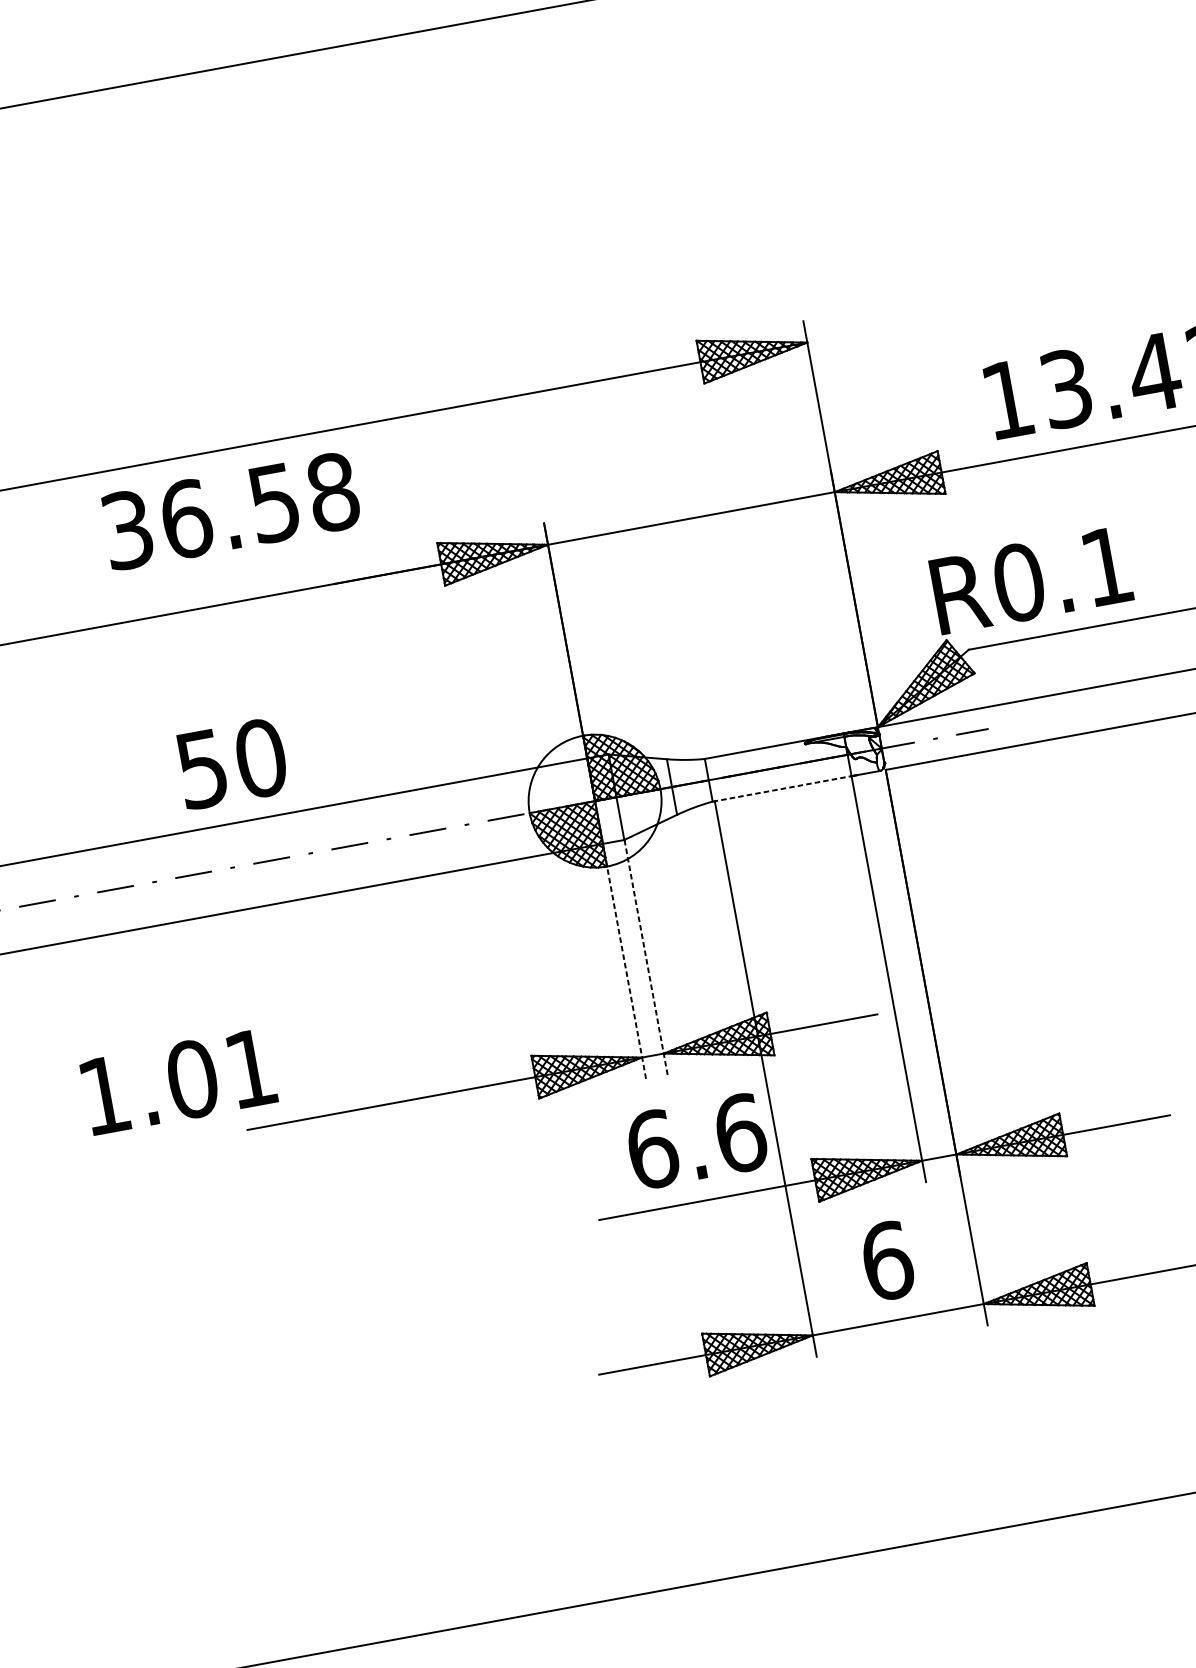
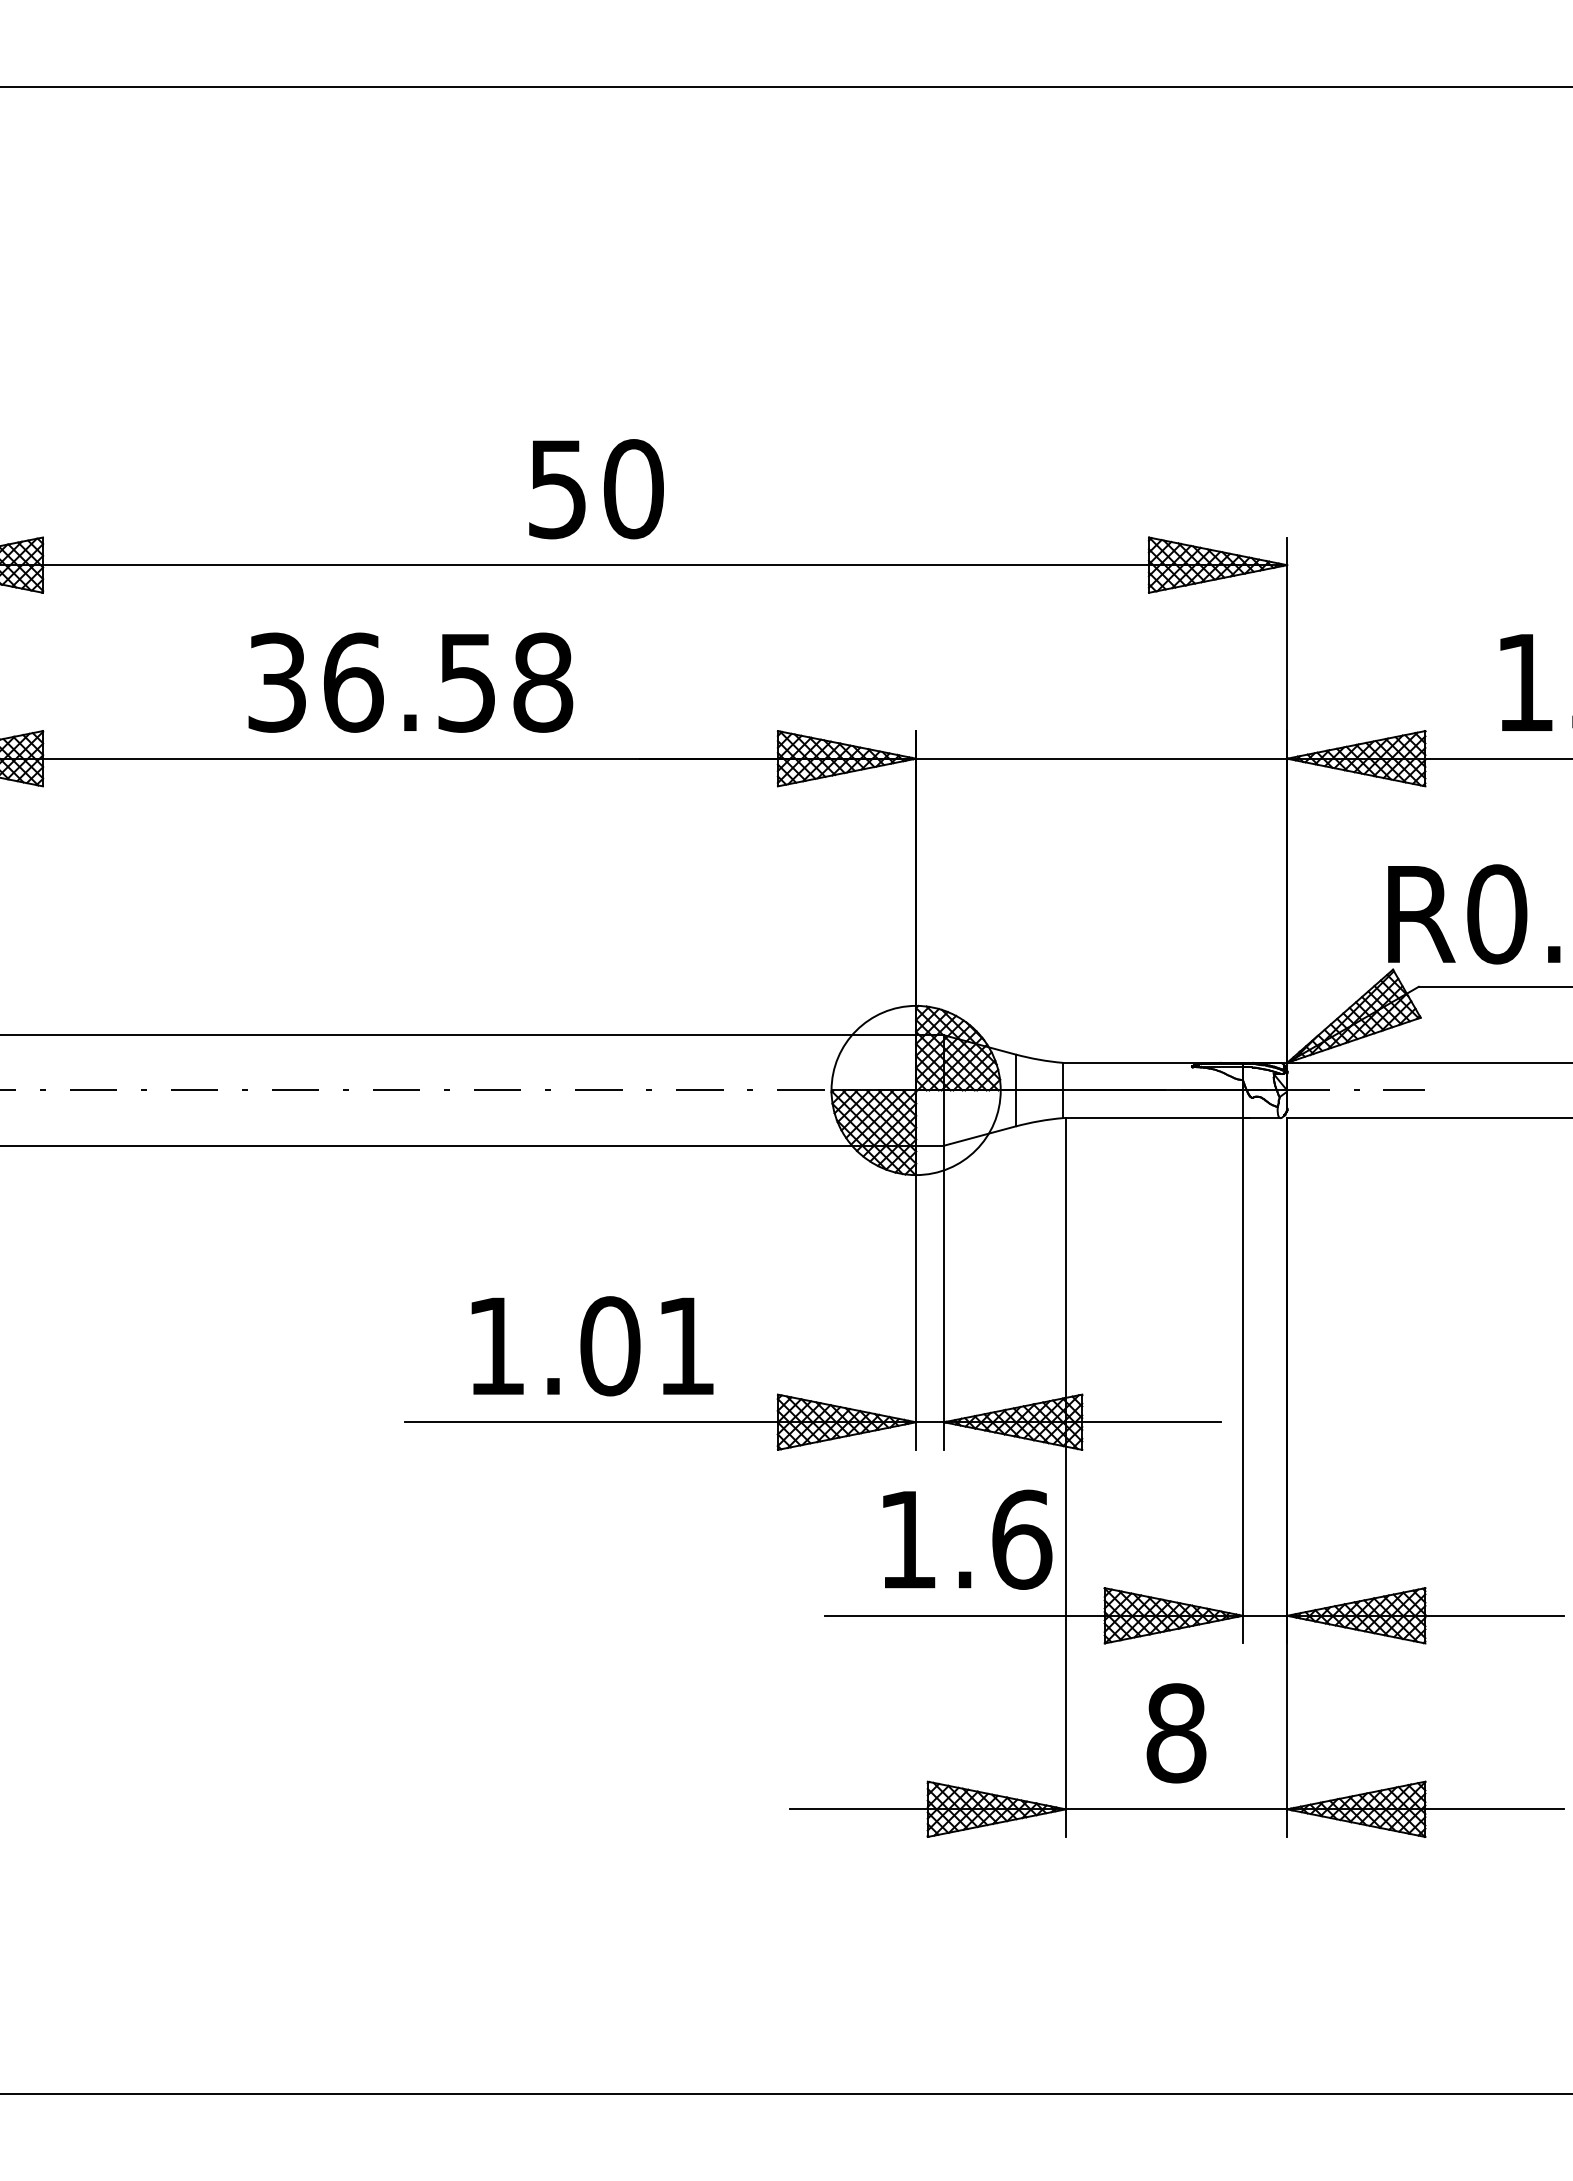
text: (230, 510) -> (410, 682), moved
text: (232, 763) -> (596, 489), moved
line: (782, 789) -> (1153, 1118), dashed -> solid
line: (646, 957) -> (944, 1297), dashed -> solid
line: (624, 961) -> (916, 1298), dashed -> solid
text: (178, 1082) -> (592, 1346), moved
text: (652, 1149) -> (908, 1539), 6.6 -> 1.6
text: (887, 1261) -> (1176, 1733), 6 -> 8

